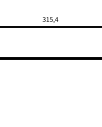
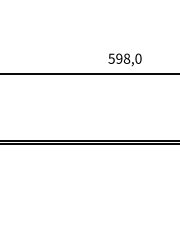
text: (50, 19) -> (125, 58), 315,4 -> 598,0

